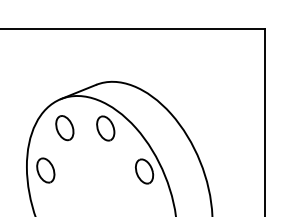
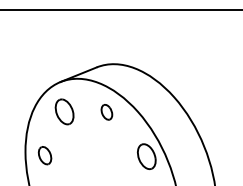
part: (105, 128) -> (106, 112), size x0.6
part: (45, 170) -> (44, 155), size x0.7

